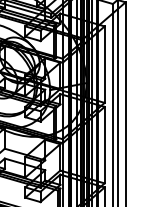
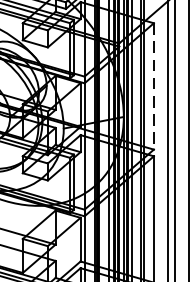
line: (104, 65) -> (153, 87), solid -> dashed

